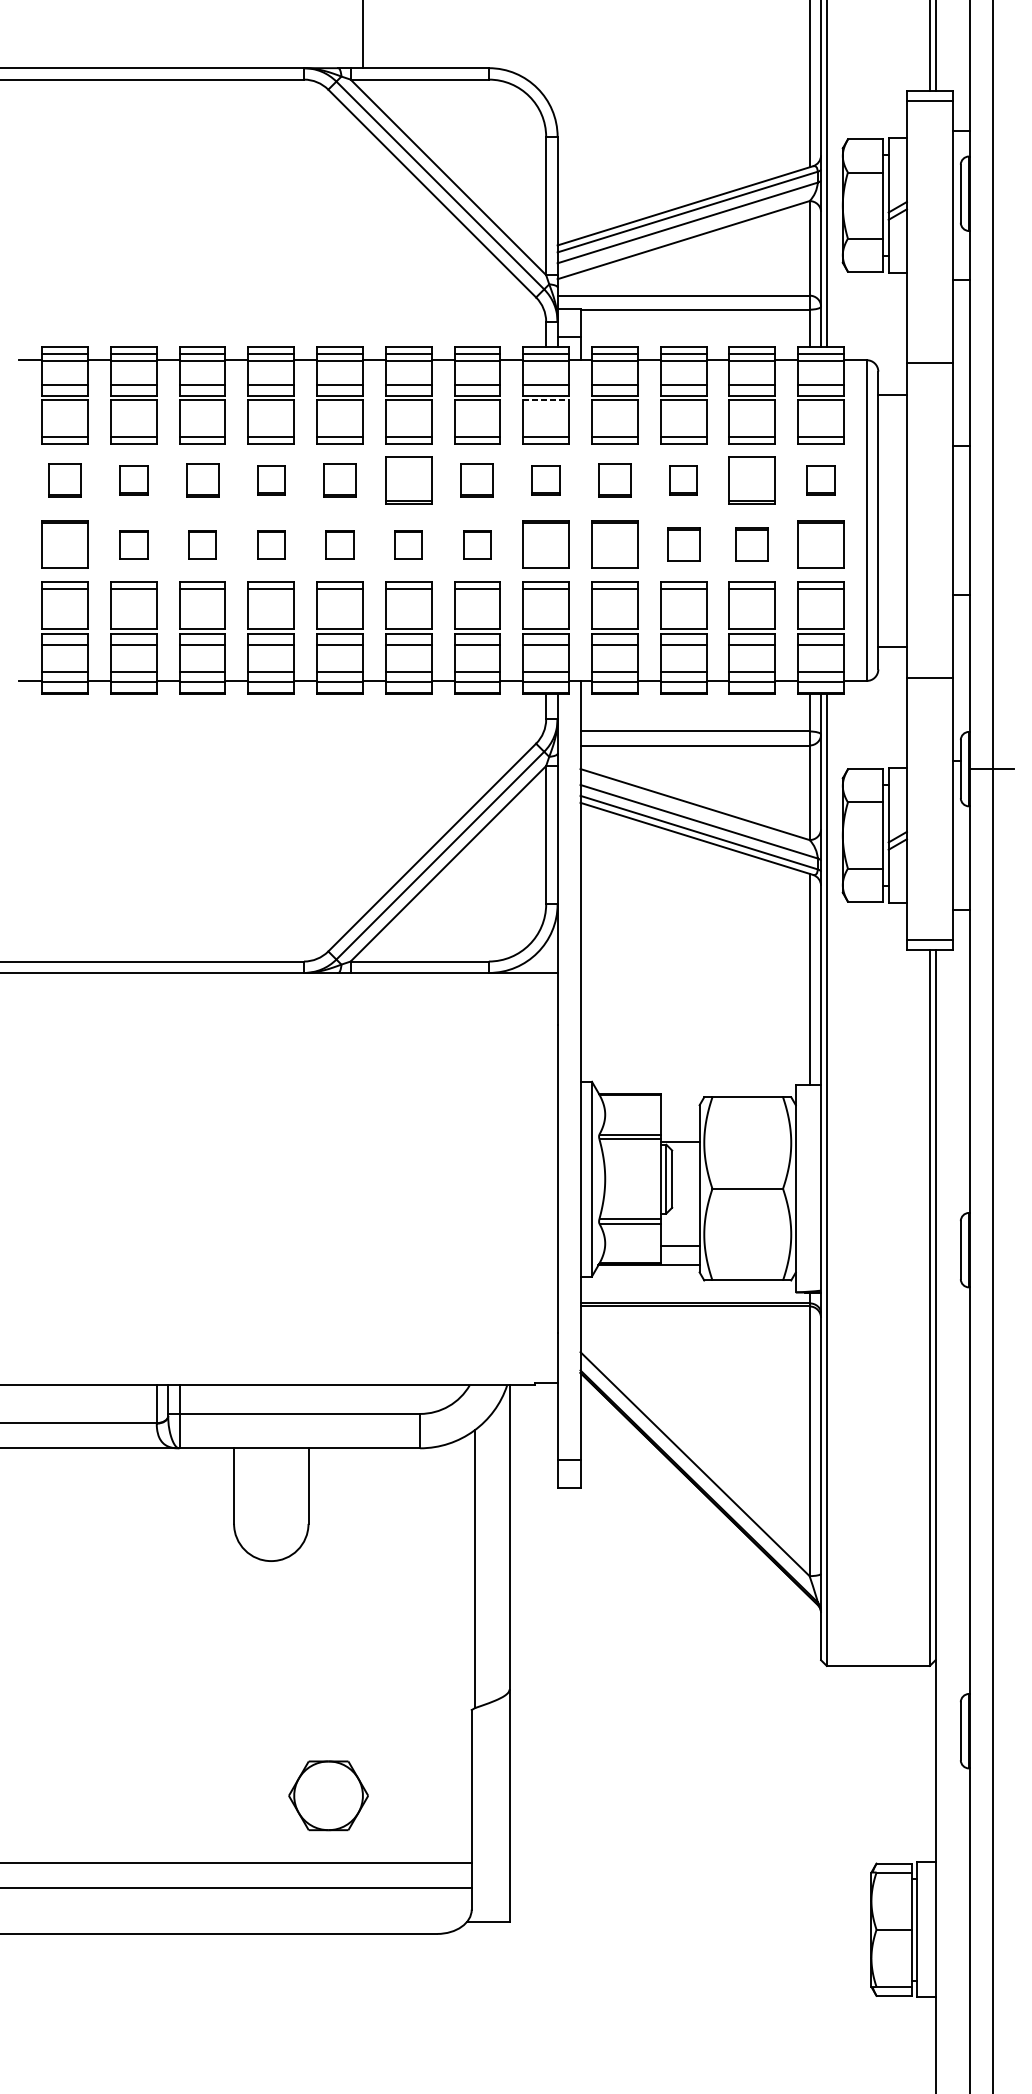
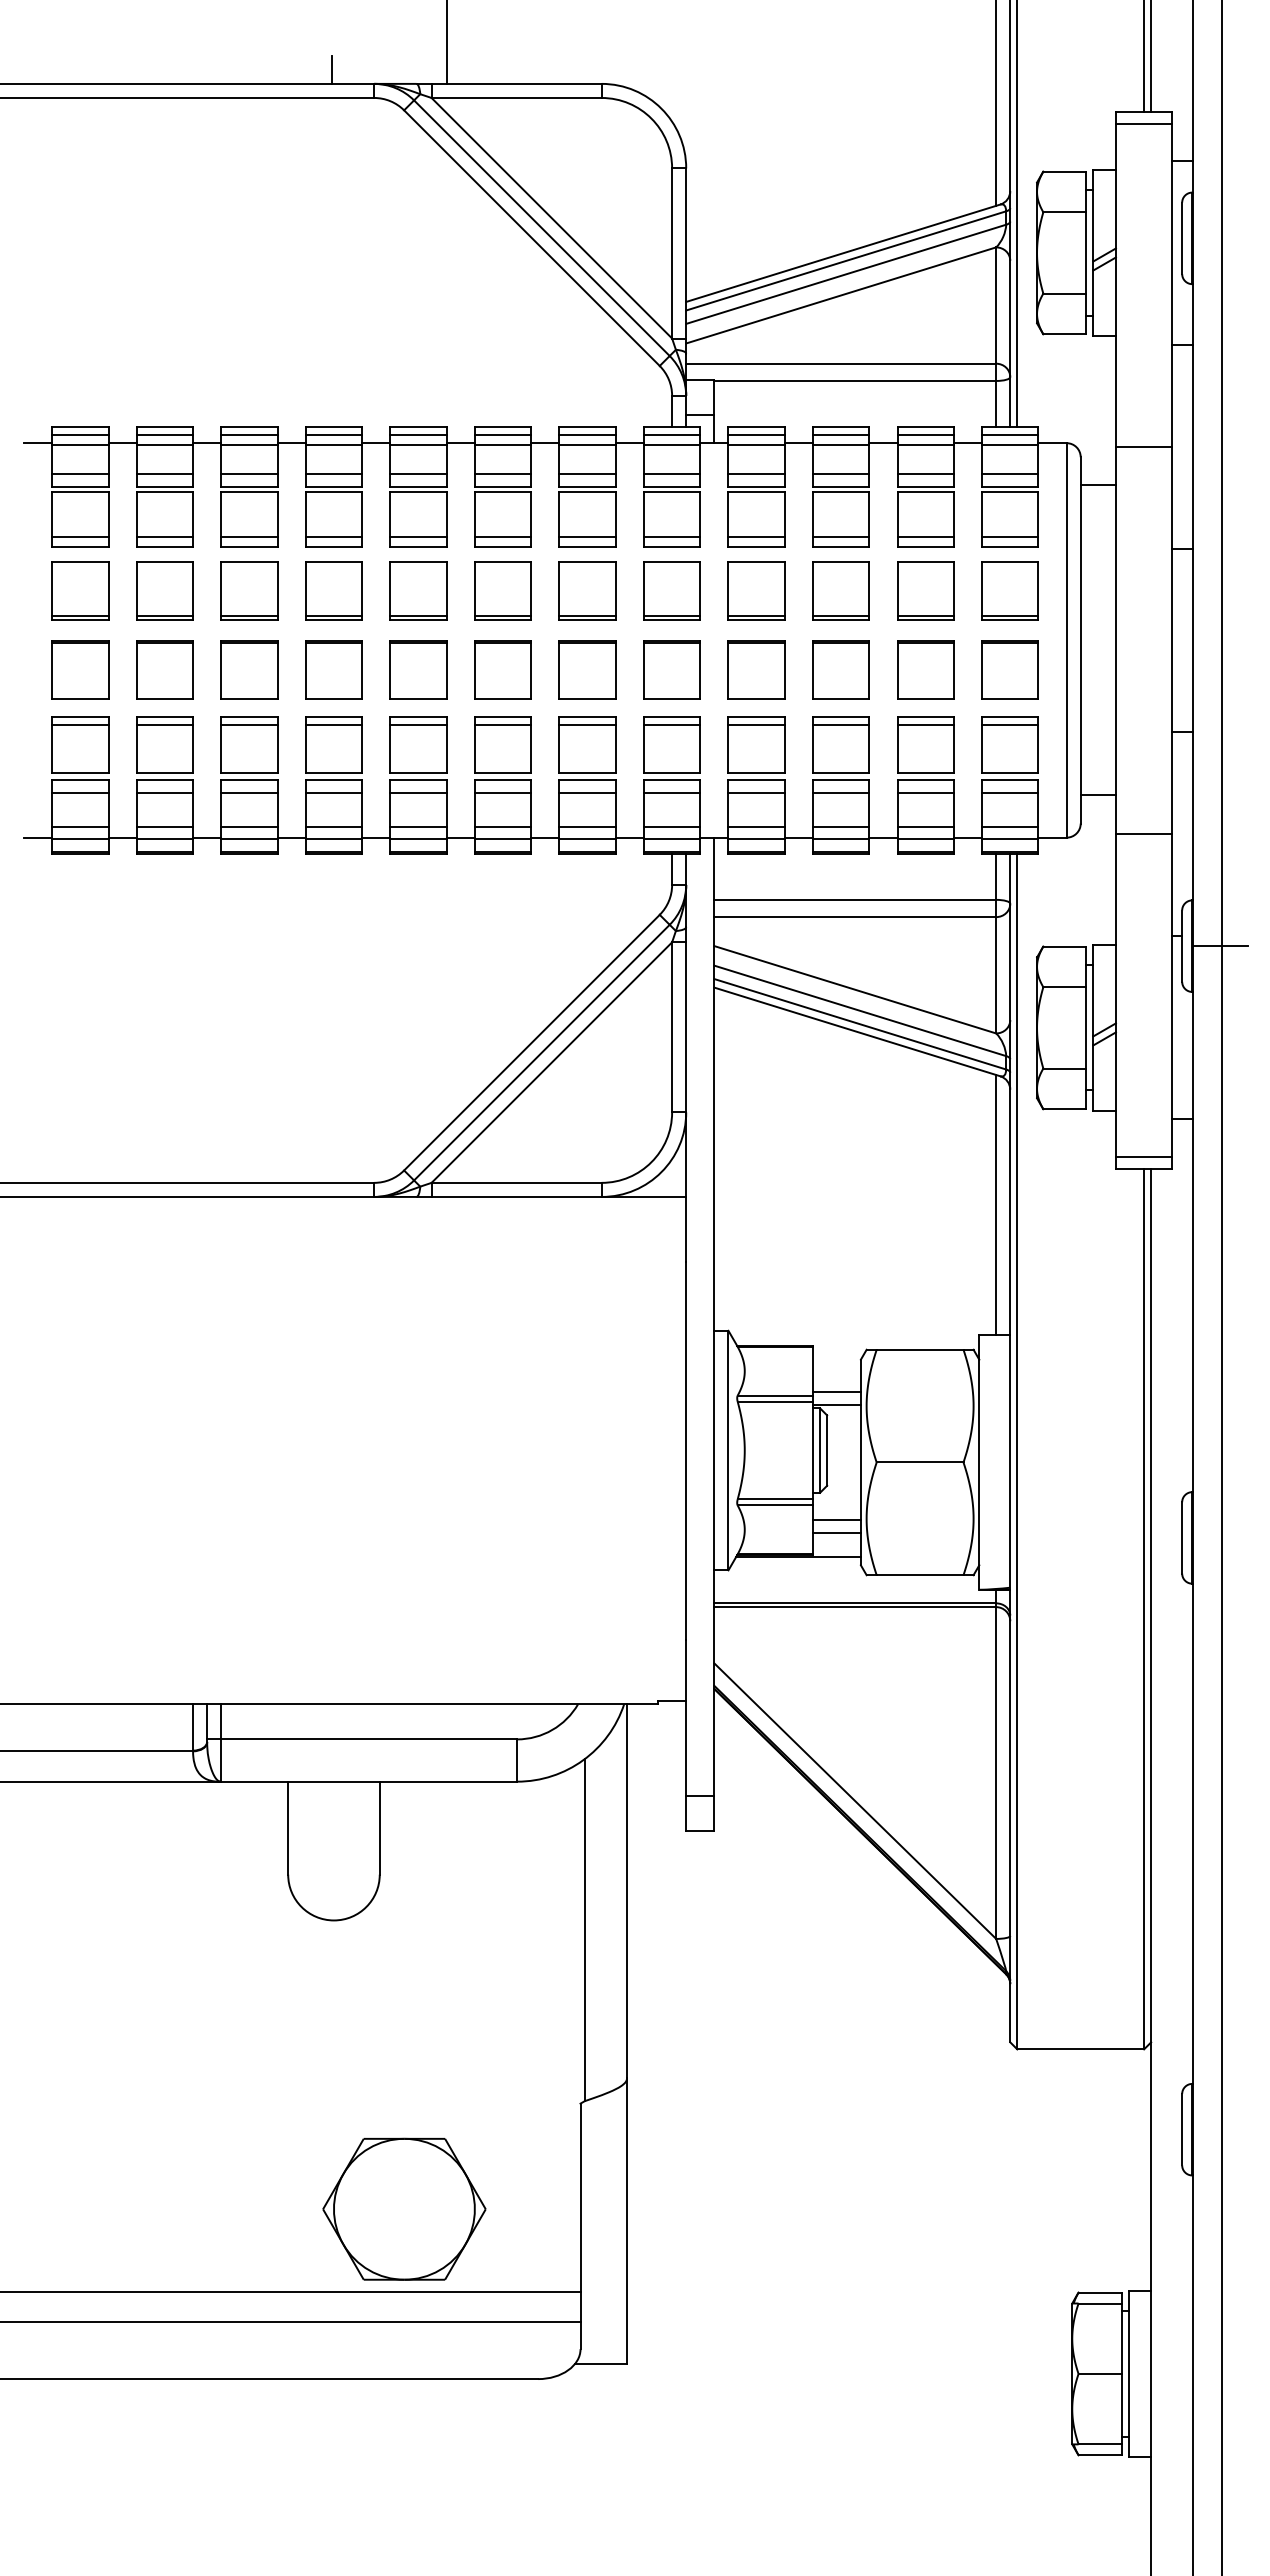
line: (269, 56) -> (331, 69), added
line: (546, 399) -> (672, 491), dashed -> solid
part: (65, 480) -> (80, 590), size x1.43
part: (133, 480) -> (164, 590), size x1.67
part: (202, 480) -> (249, 590), size x1.43
part: (270, 480) -> (333, 590), size x1.67
part: (340, 480) -> (418, 590), size x1.43
part: (477, 480) -> (587, 590), size x1.43
part: (545, 480) -> (671, 590), size x1.67
part: (614, 480) -> (756, 590), size x1.43
part: (683, 480) -> (840, 590), size x1.67
part: (820, 480) -> (1009, 590), size x1.67
part: (133, 544) -> (164, 669), size x1.67
part: (202, 544) -> (249, 669), size x1.67
part: (270, 544) -> (333, 669), size x1.67
part: (340, 544) -> (418, 669), size x1.67
part: (408, 544) -> (502, 669), size x1.67
part: (477, 544) -> (587, 669), size x1.67
part: (683, 544) -> (840, 669), size x1.43
part: (752, 544) -> (925, 669), size x1.43
line: (679, 1131) -> (836, 1392), added
line: (679, 1235) -> (836, 1520), added
part: (328, 1795) -> (404, 2208), size x1.67

